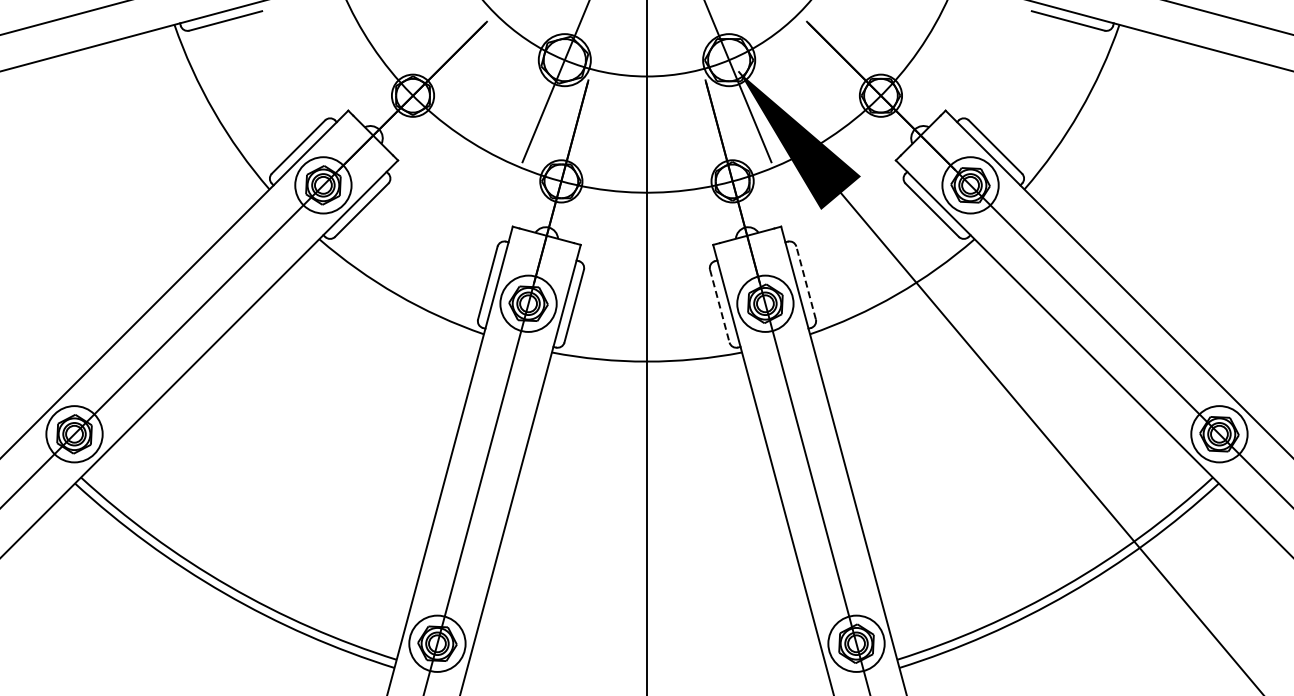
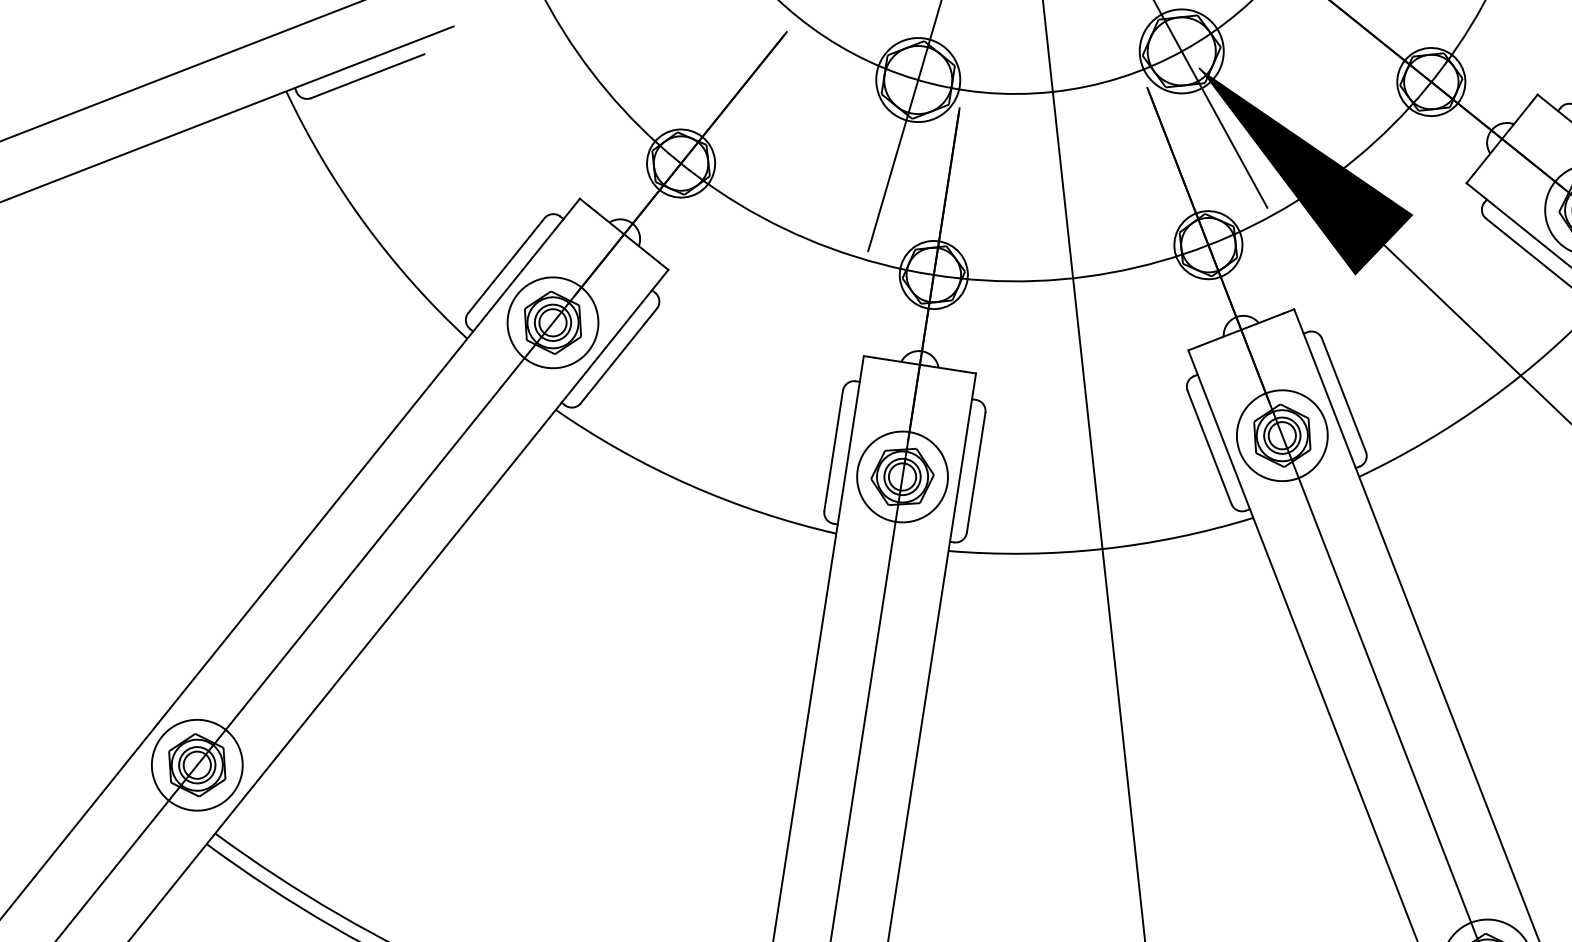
line: (806, 283) -> (1344, 396), dashed -> solid
line: (719, 306) -> (1209, 448), dashed -> solid

